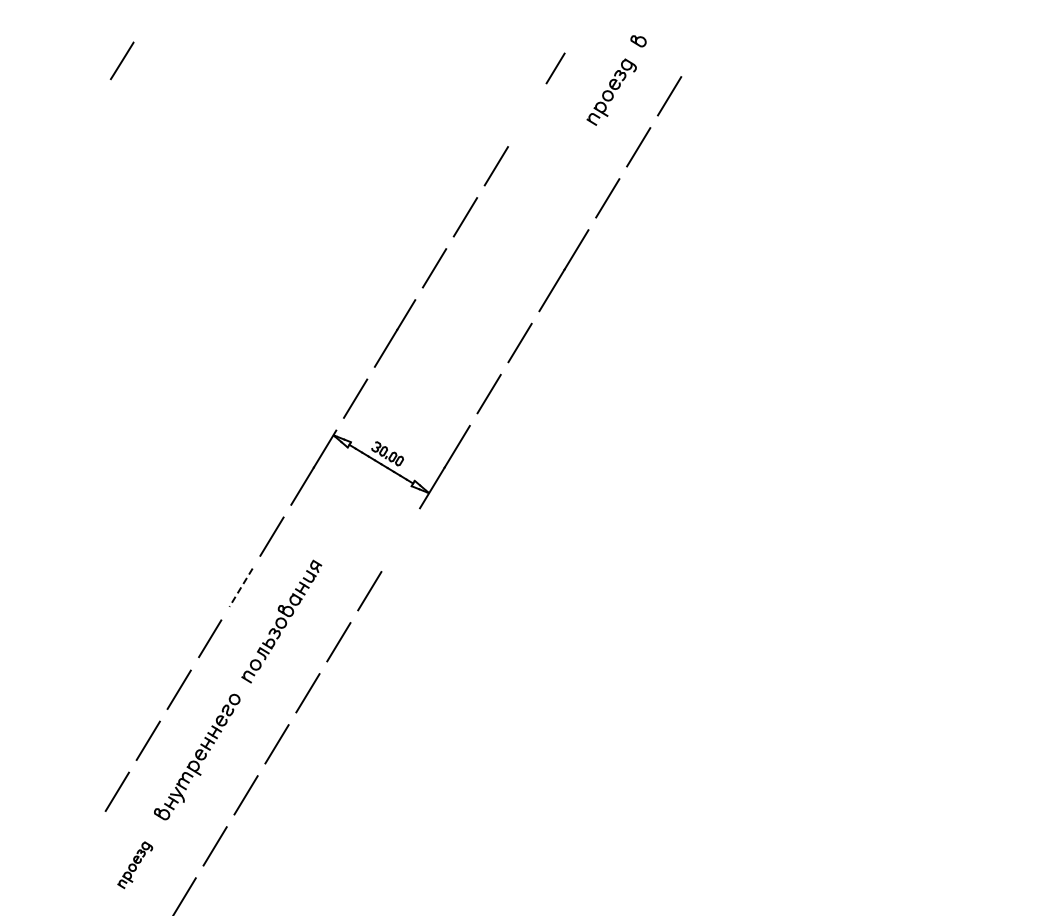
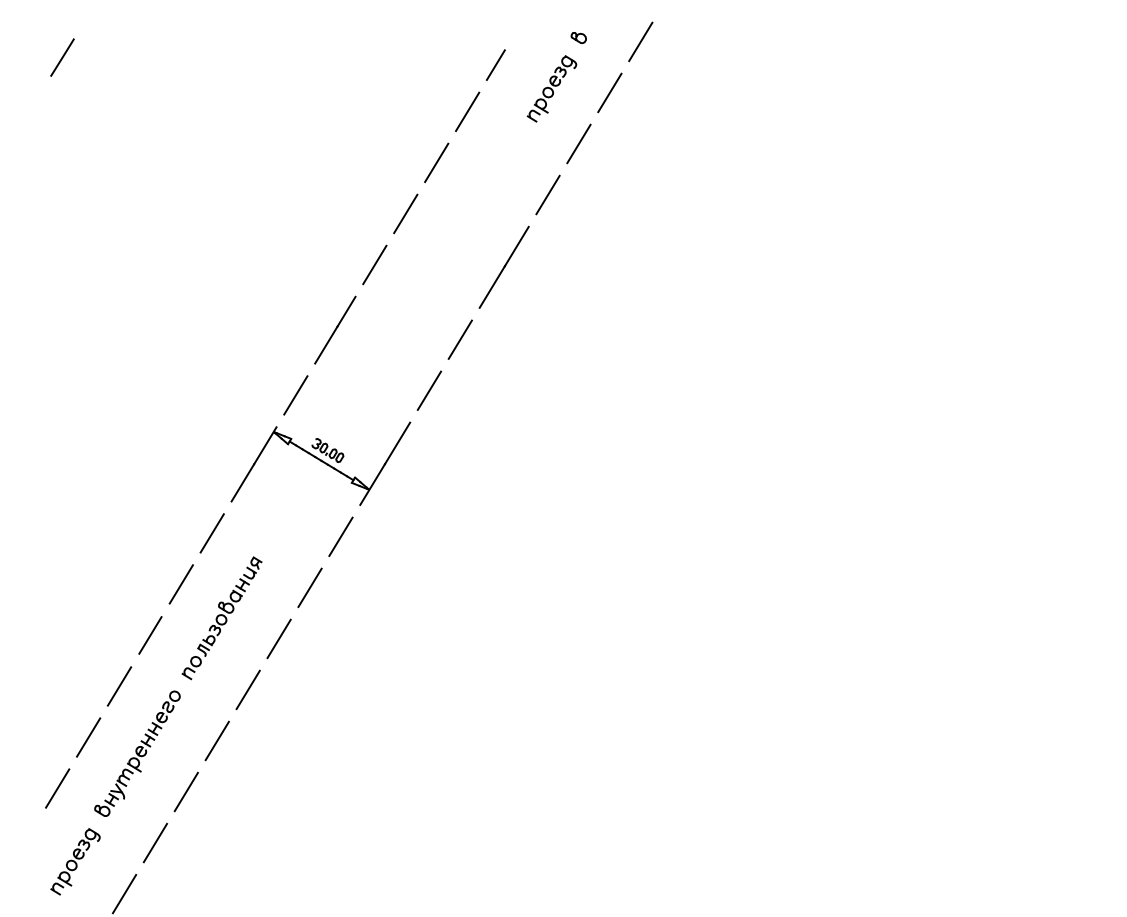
line: (700, 44) -> (640, 41), added
line: (527, 114) -> (467, 111), added
line: (400, 539) -> (340, 536), added
line: (241, 587) -> (181, 584), dashed -> solid
part: (135, 864) -> (75, 861), size x1.43

